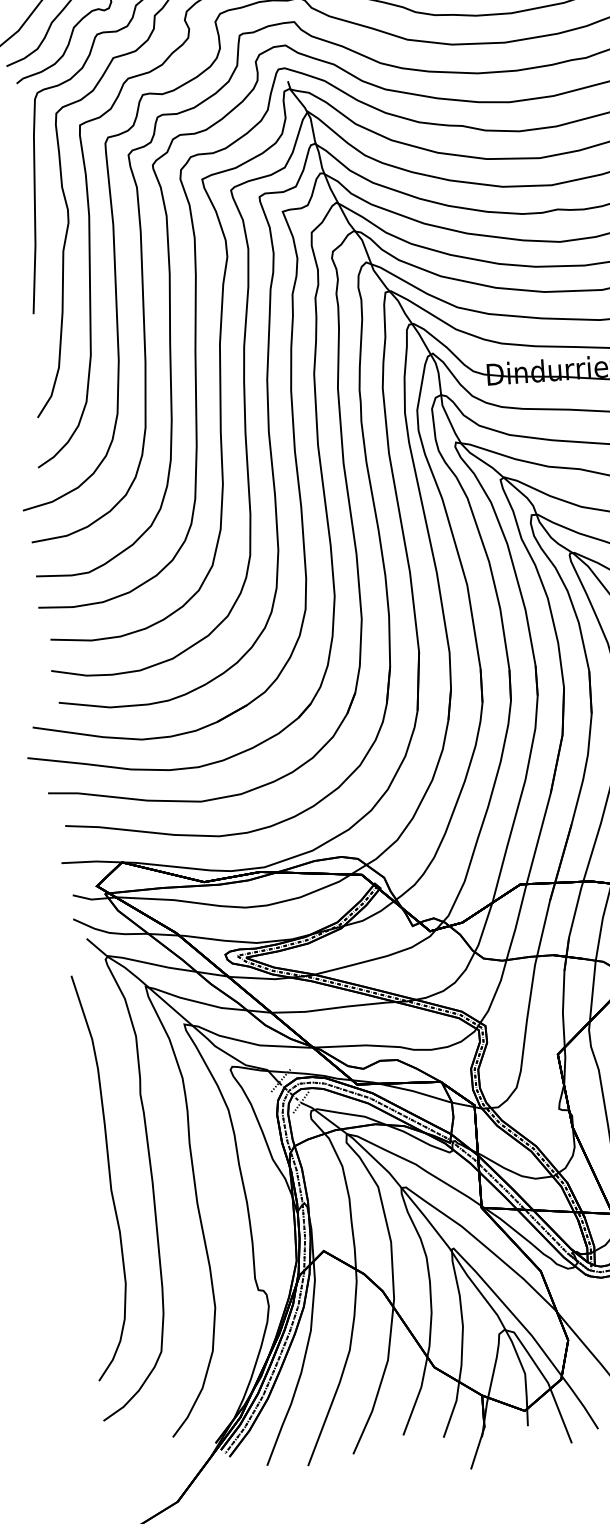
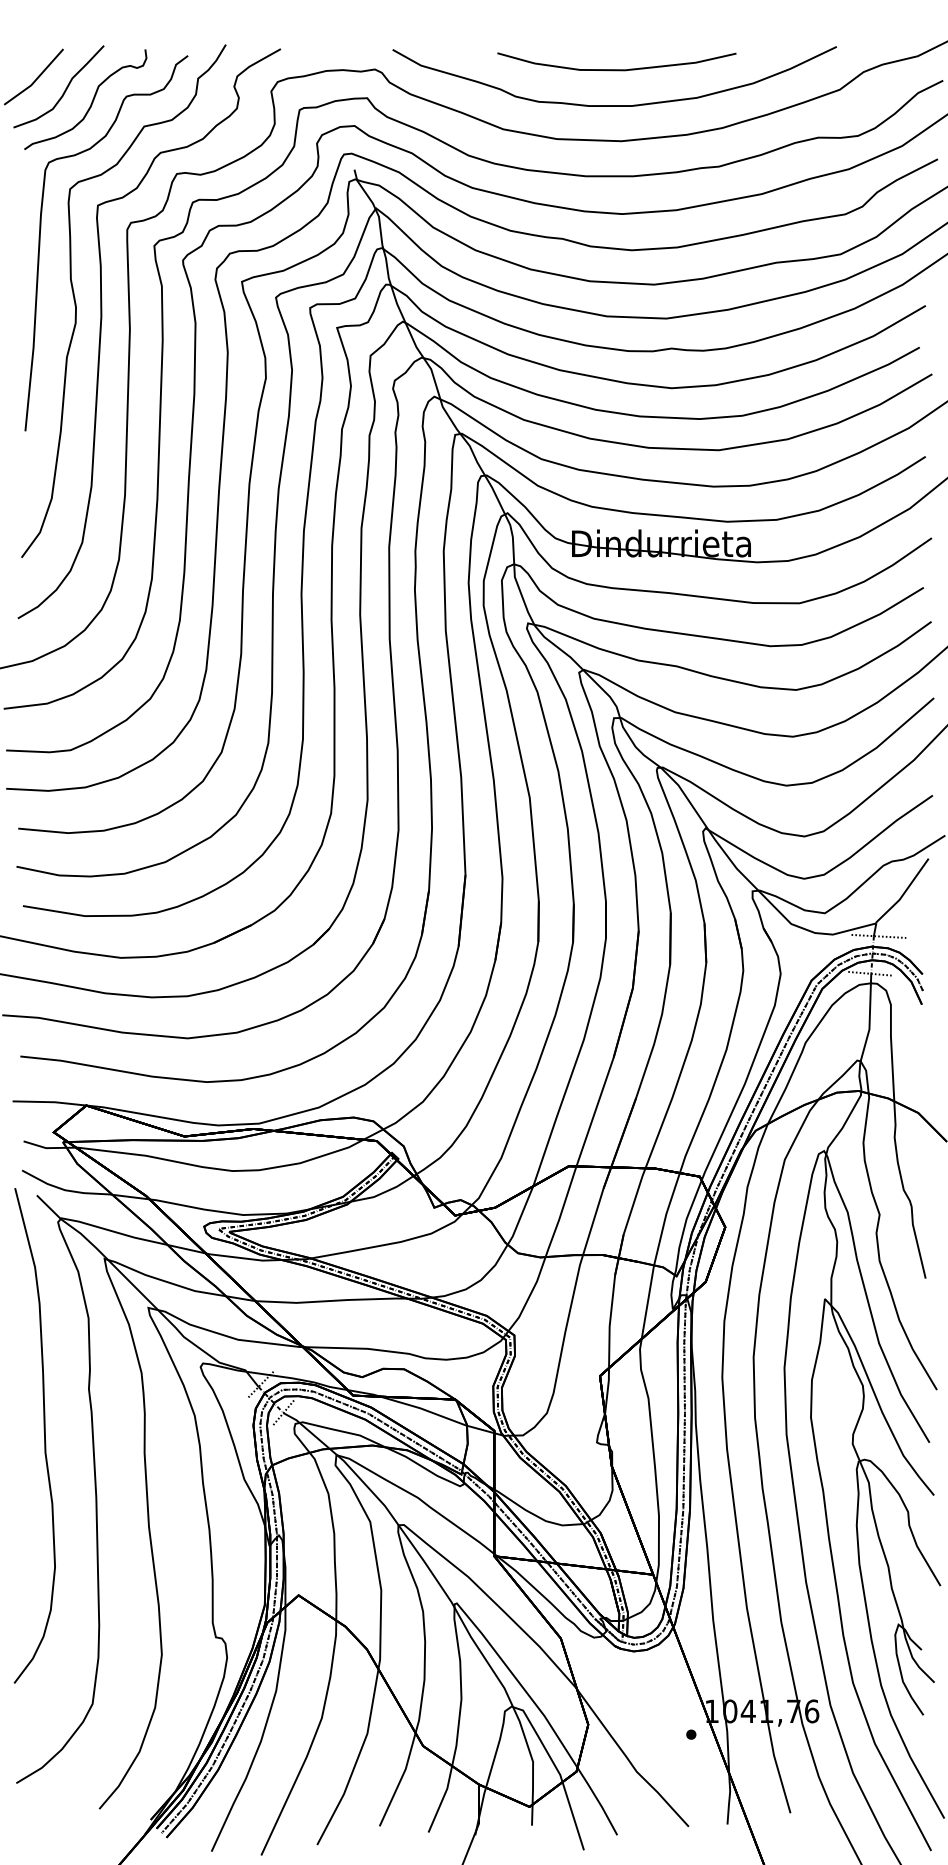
curve: (109, 1176) -> (44, 1435), moved

